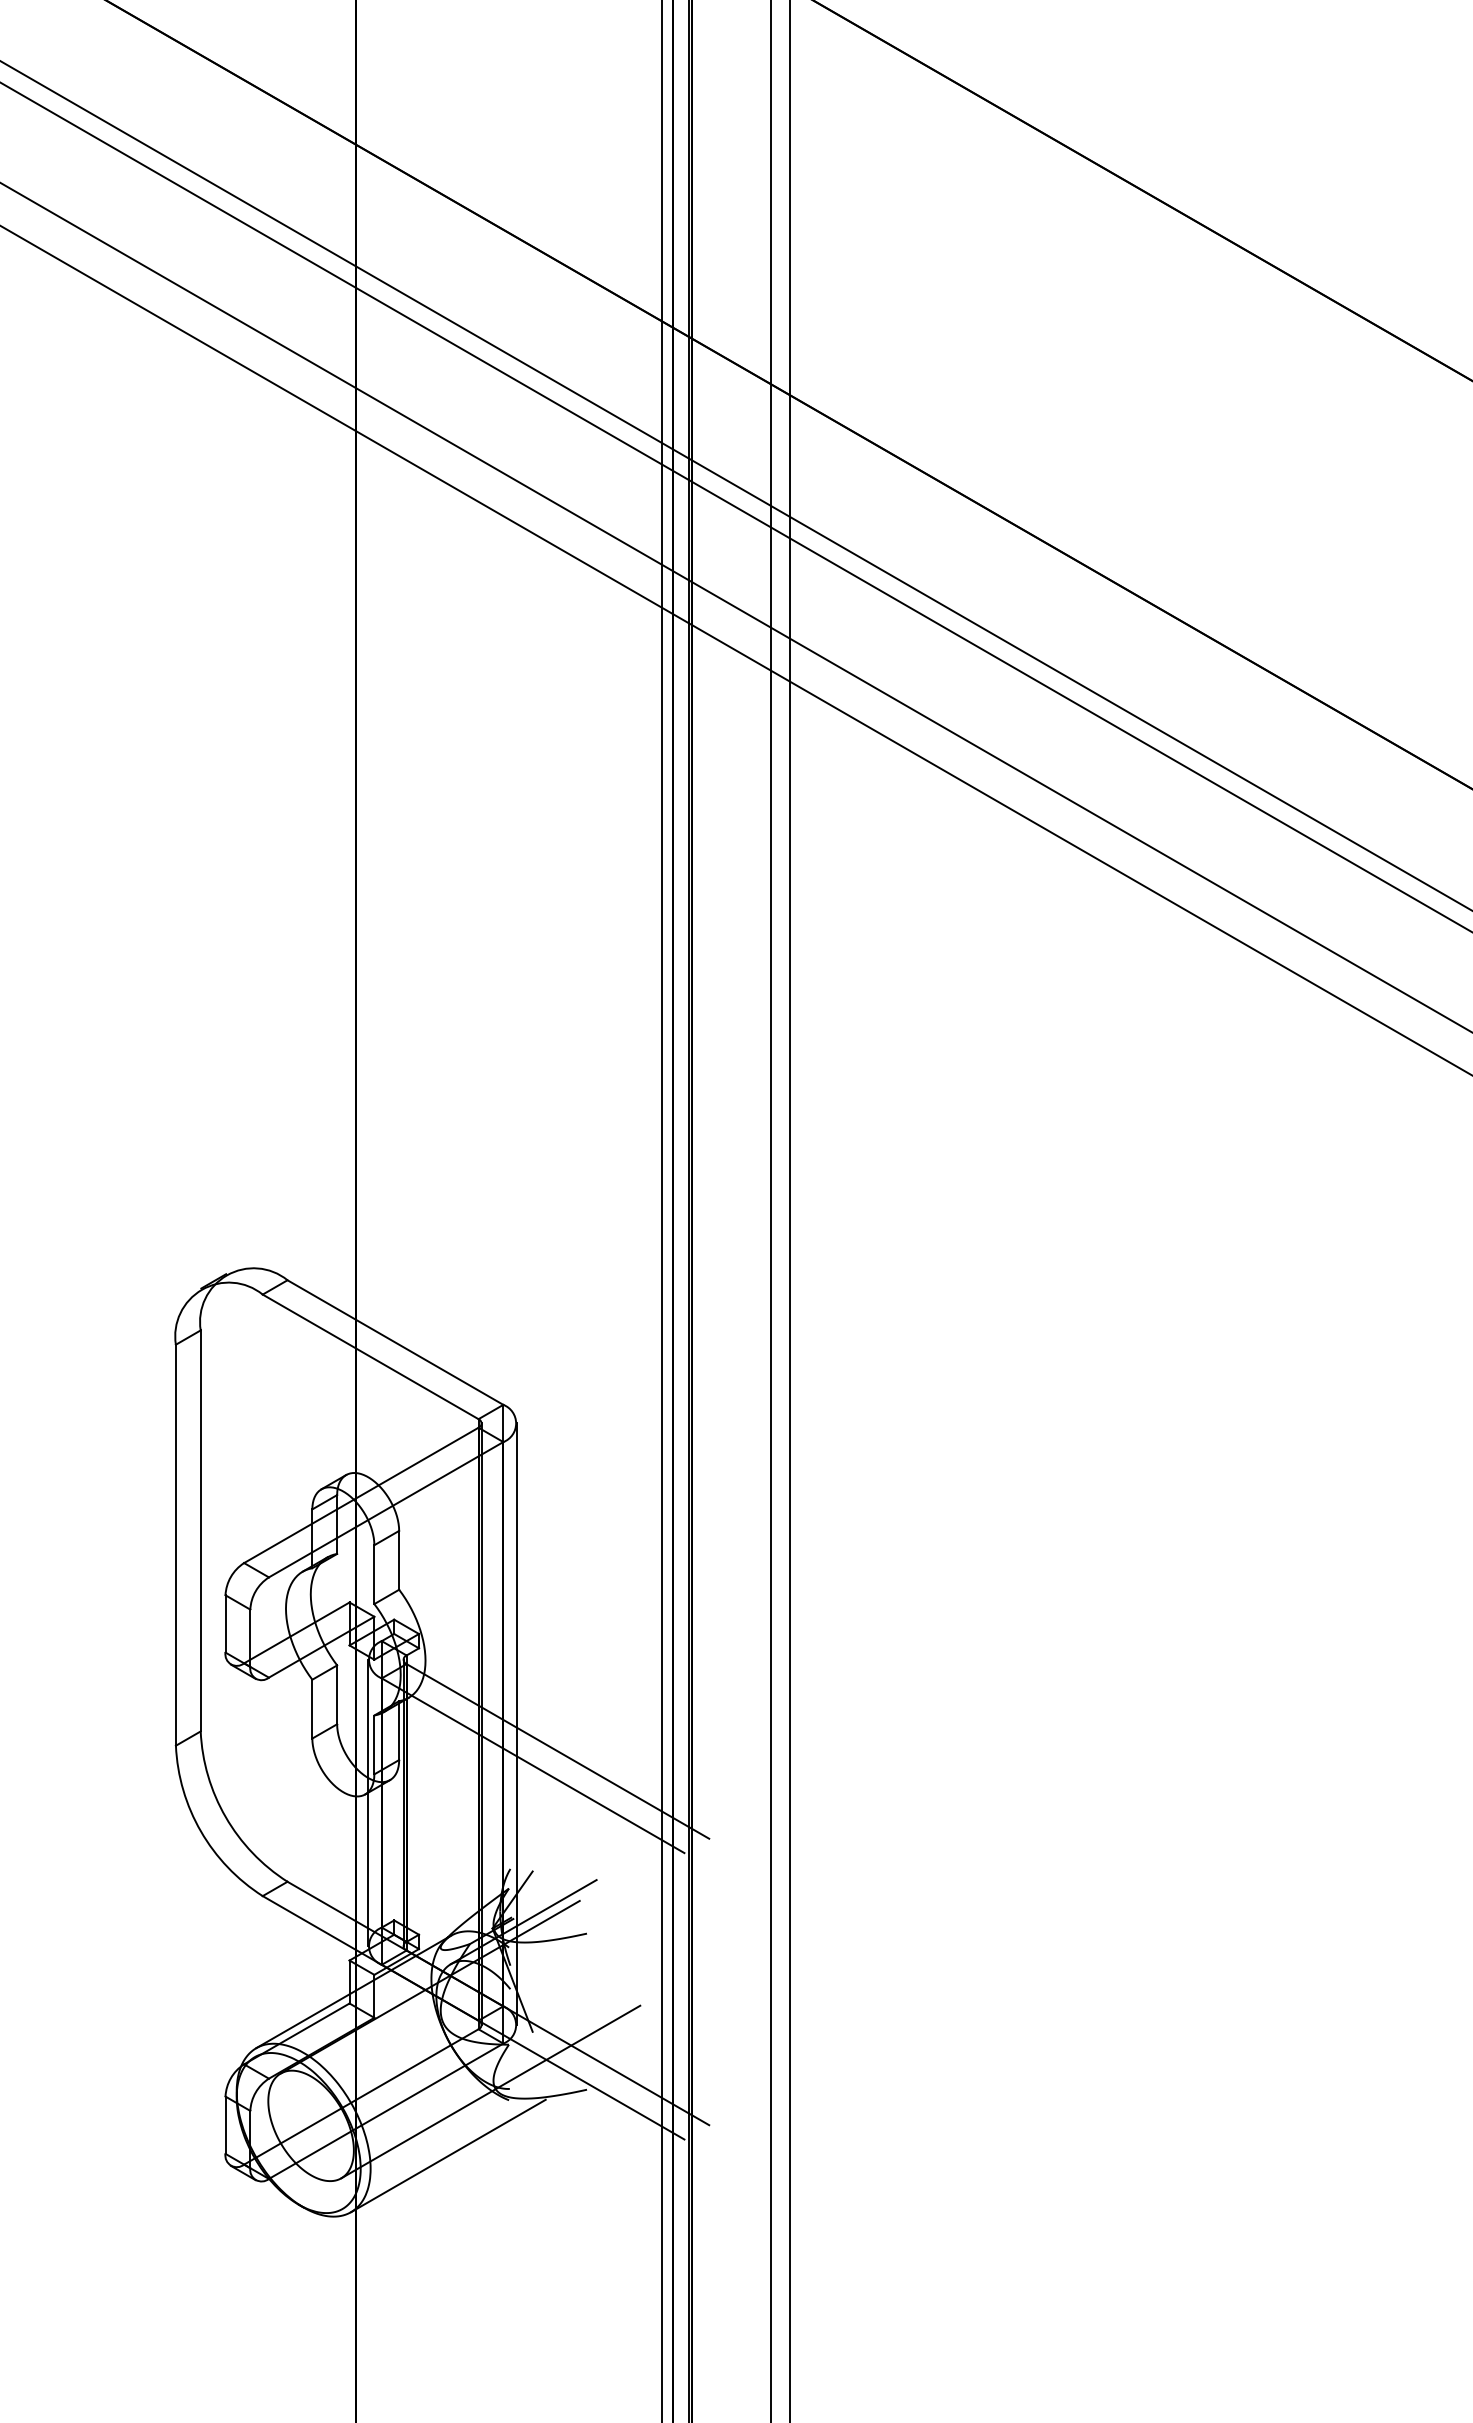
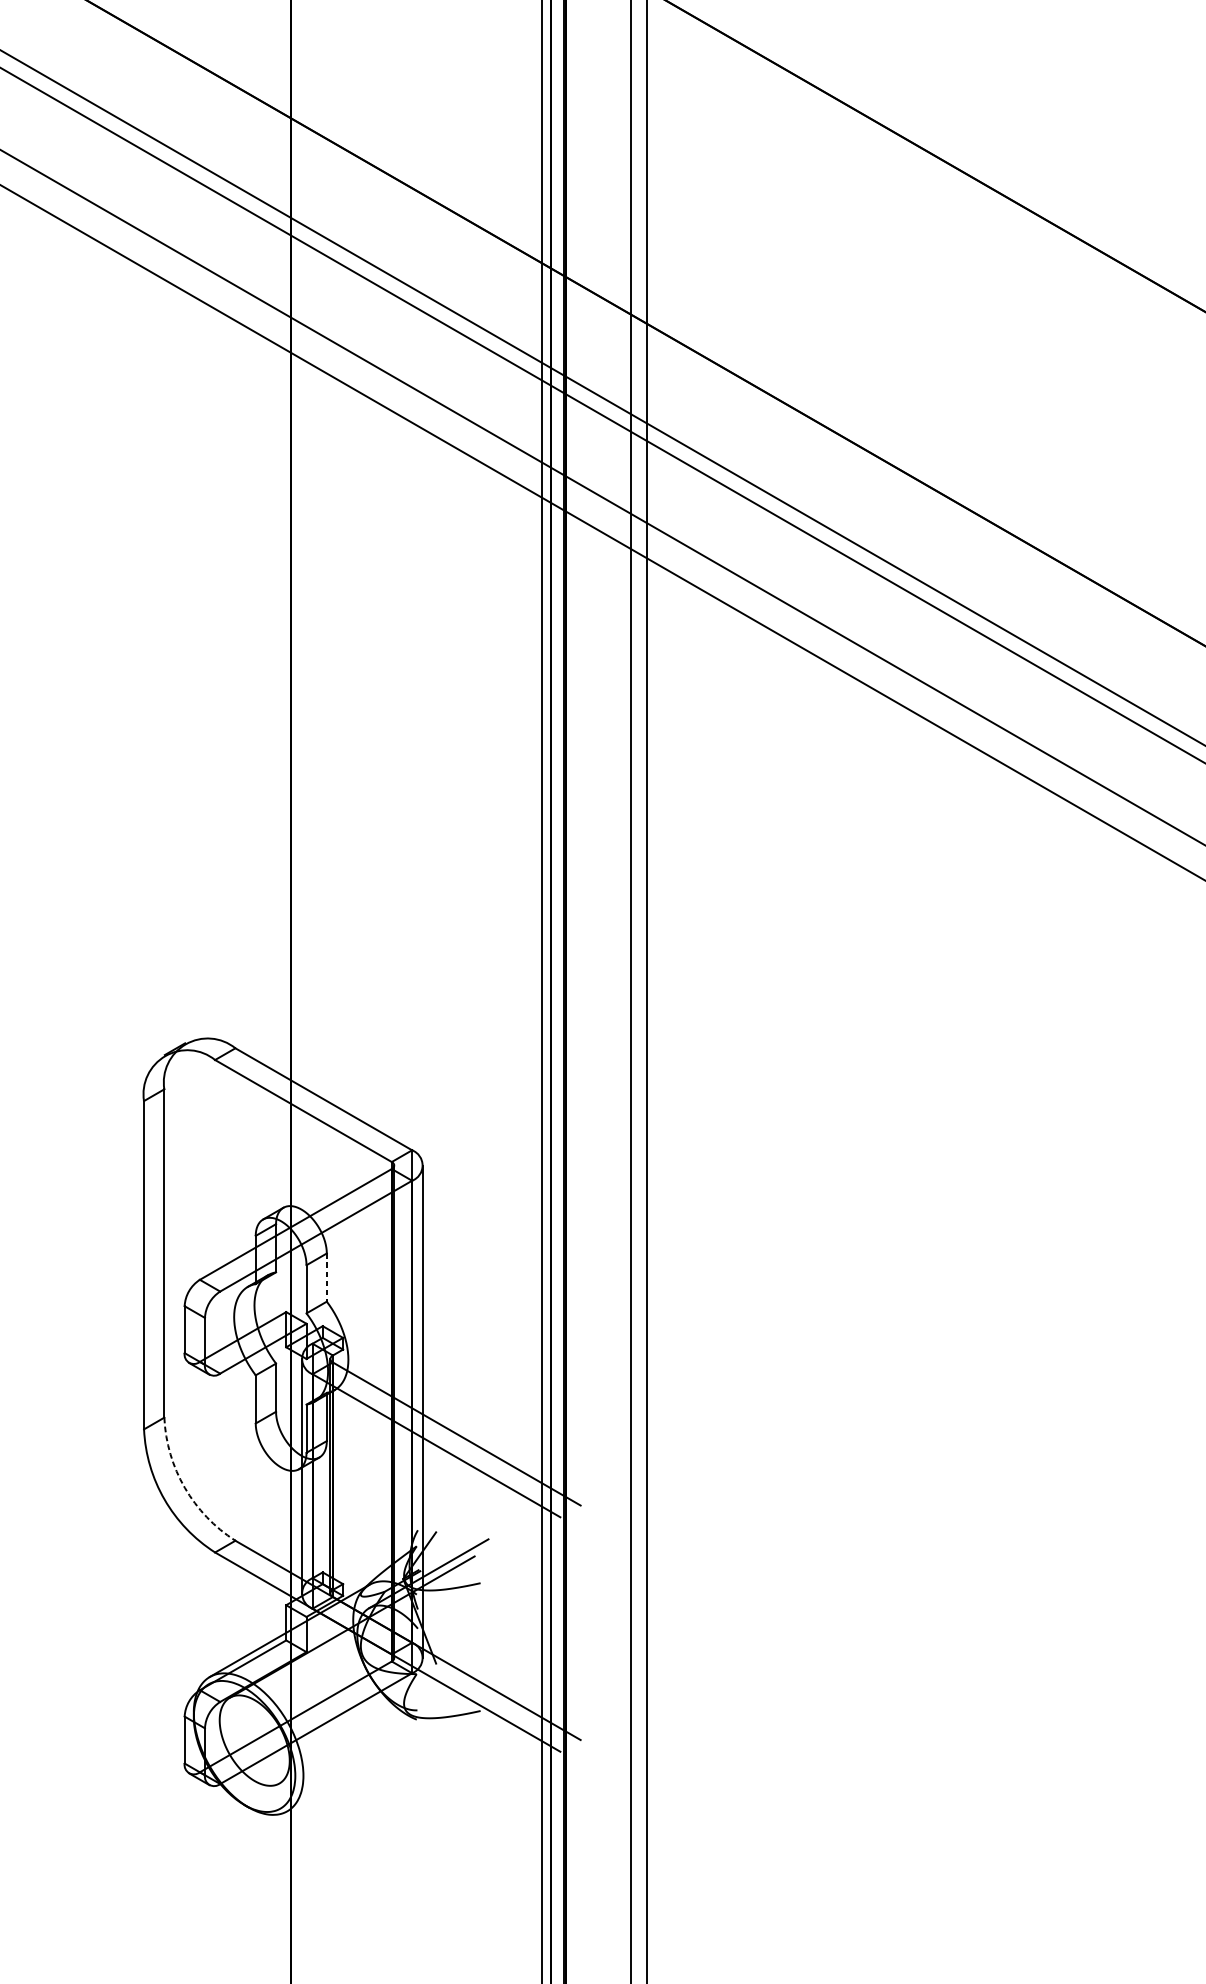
line: (399, 1560) -> (327, 1277), solid -> dashed
arc: (225, 1817) -> (184, 1488), solid -> dashed
line: (490, 2091) -> (401, 1712), removed
line: (448, 2155) -> (367, 1764), removed

